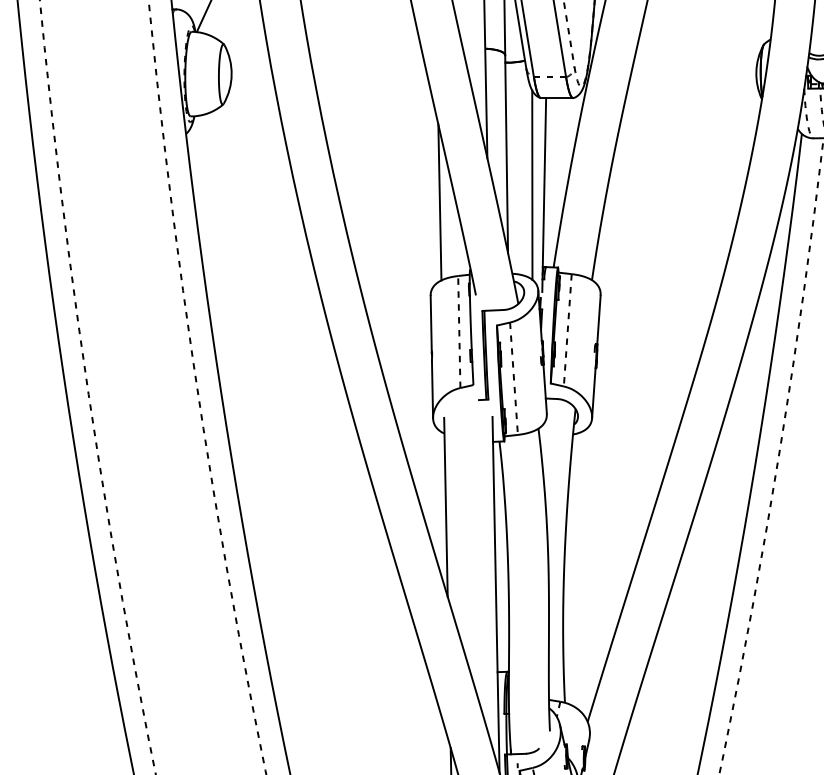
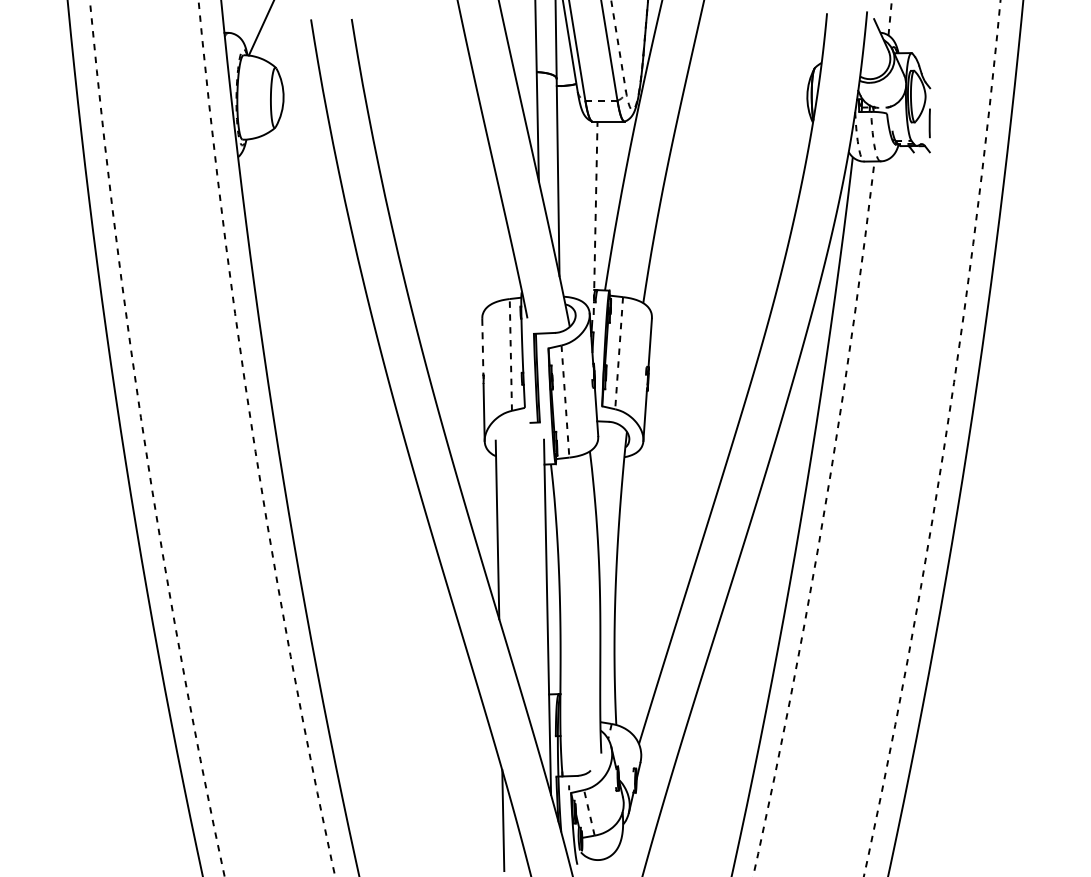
line: (532, 184) -> (583, 207), removed
line: (544, 195) -> (595, 218), solid -> dashed
line: (439, 202) -> (491, 225), removed
line: (430, 324) -> (482, 347), solid -> dashed

